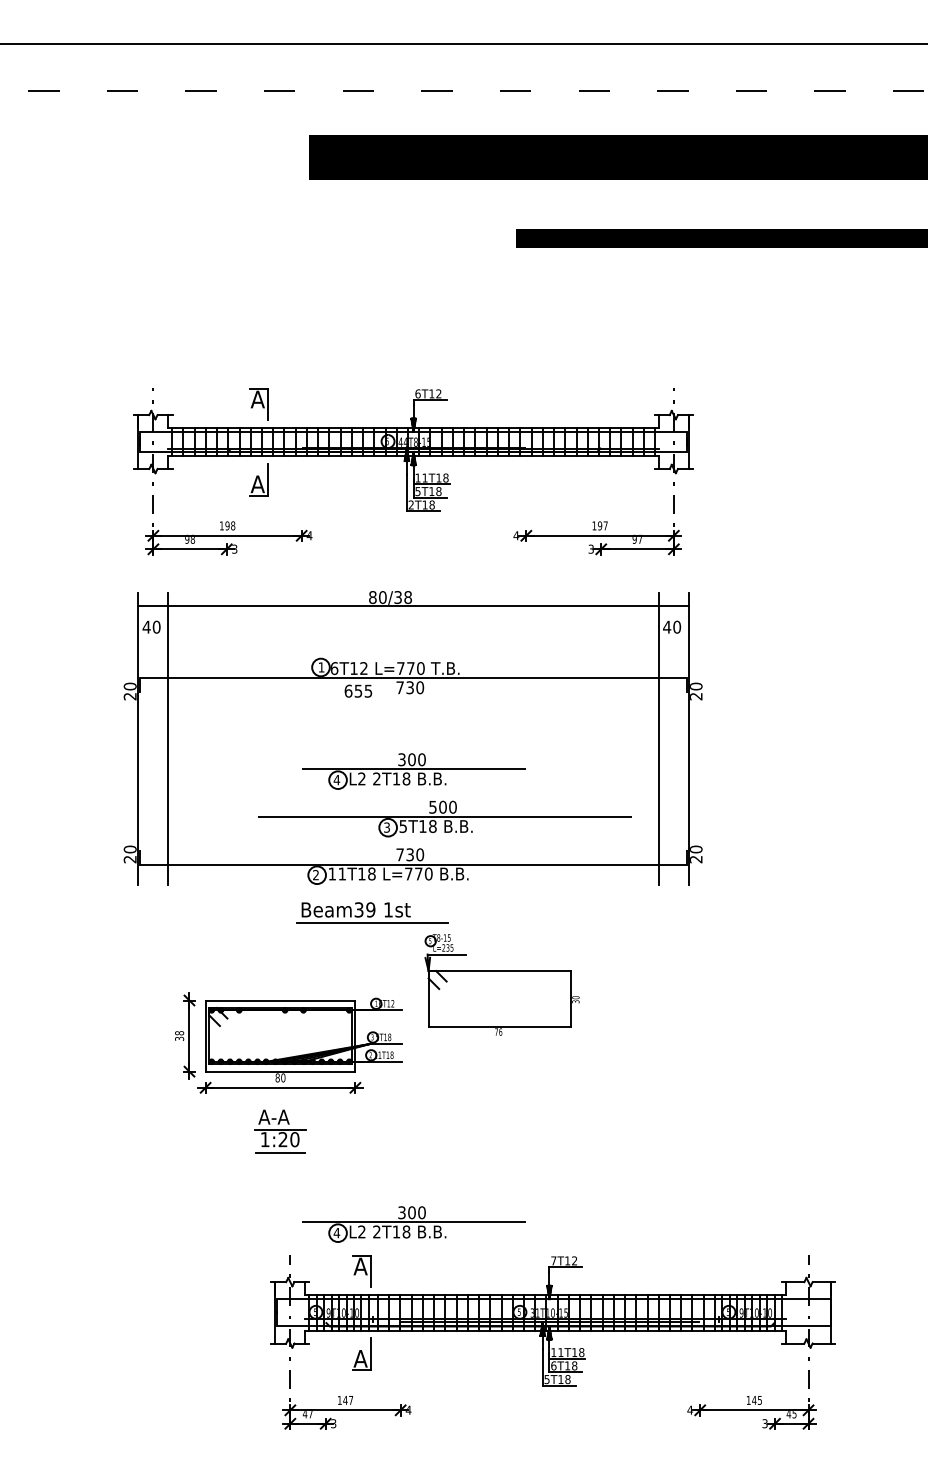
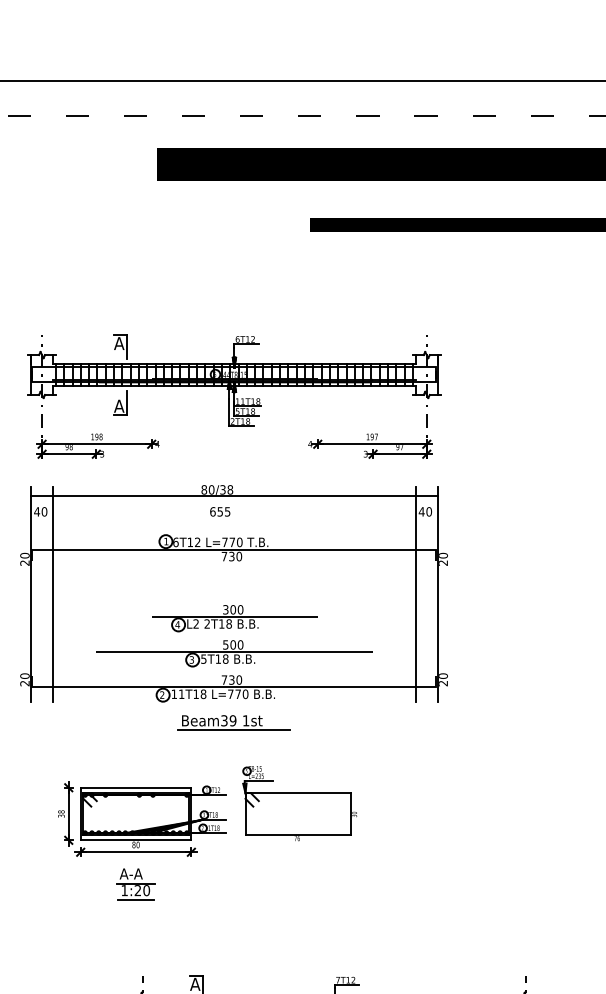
text: (358, 690) -> (220, 511), moved
part: (444, 818) -> (234, 653), moved
part: (372, 912) -> (234, 722), moved
part: (501, 984) -> (299, 803), moved
part: (413, 1224) -> (234, 953), removed

